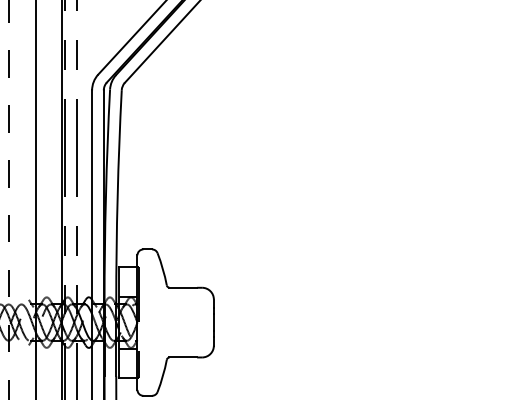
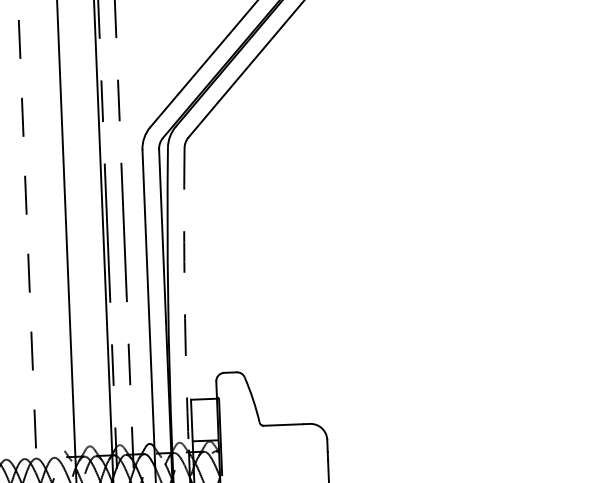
arc: (117, 196) -> (184, 299), solid -> dashed

